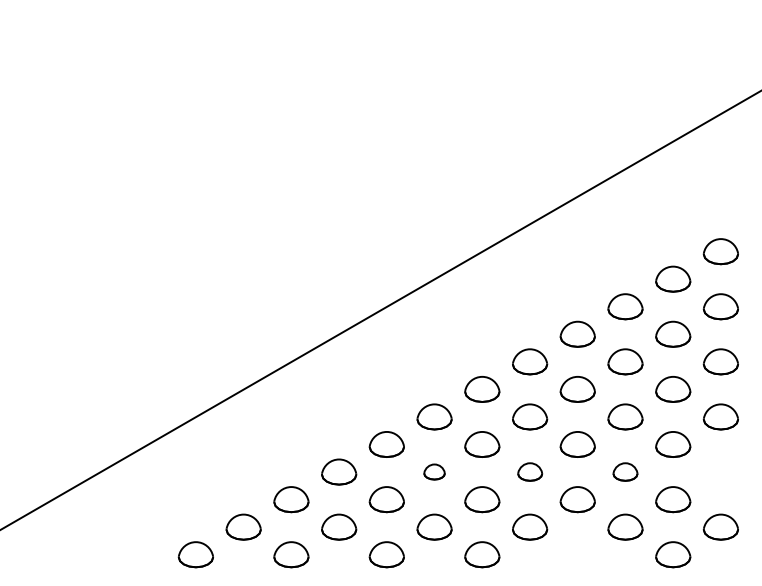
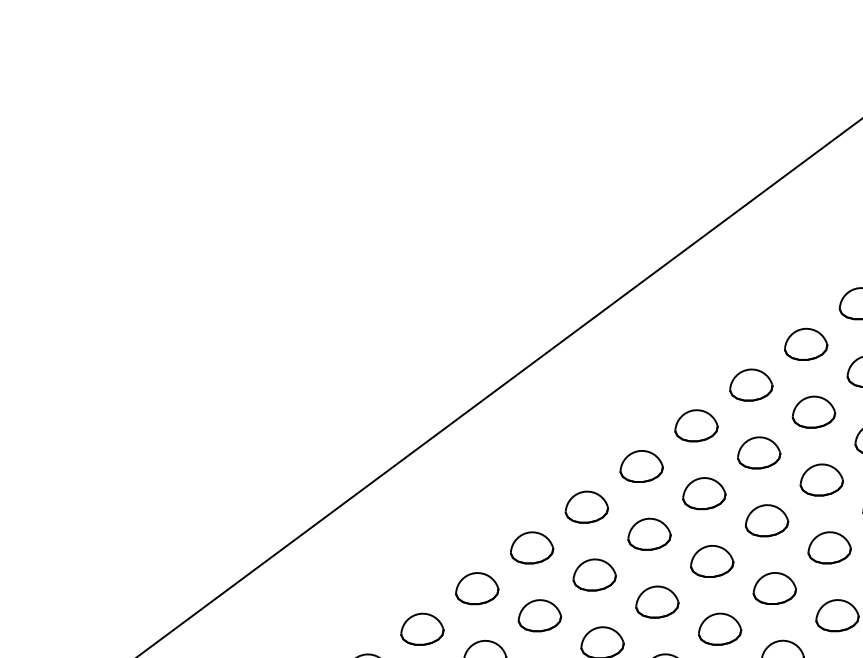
part: (434, 471) -> (539, 615), size x1.67
part: (530, 471) -> (657, 601), size x1.43
part: (625, 471) -> (774, 587), size x1.43

